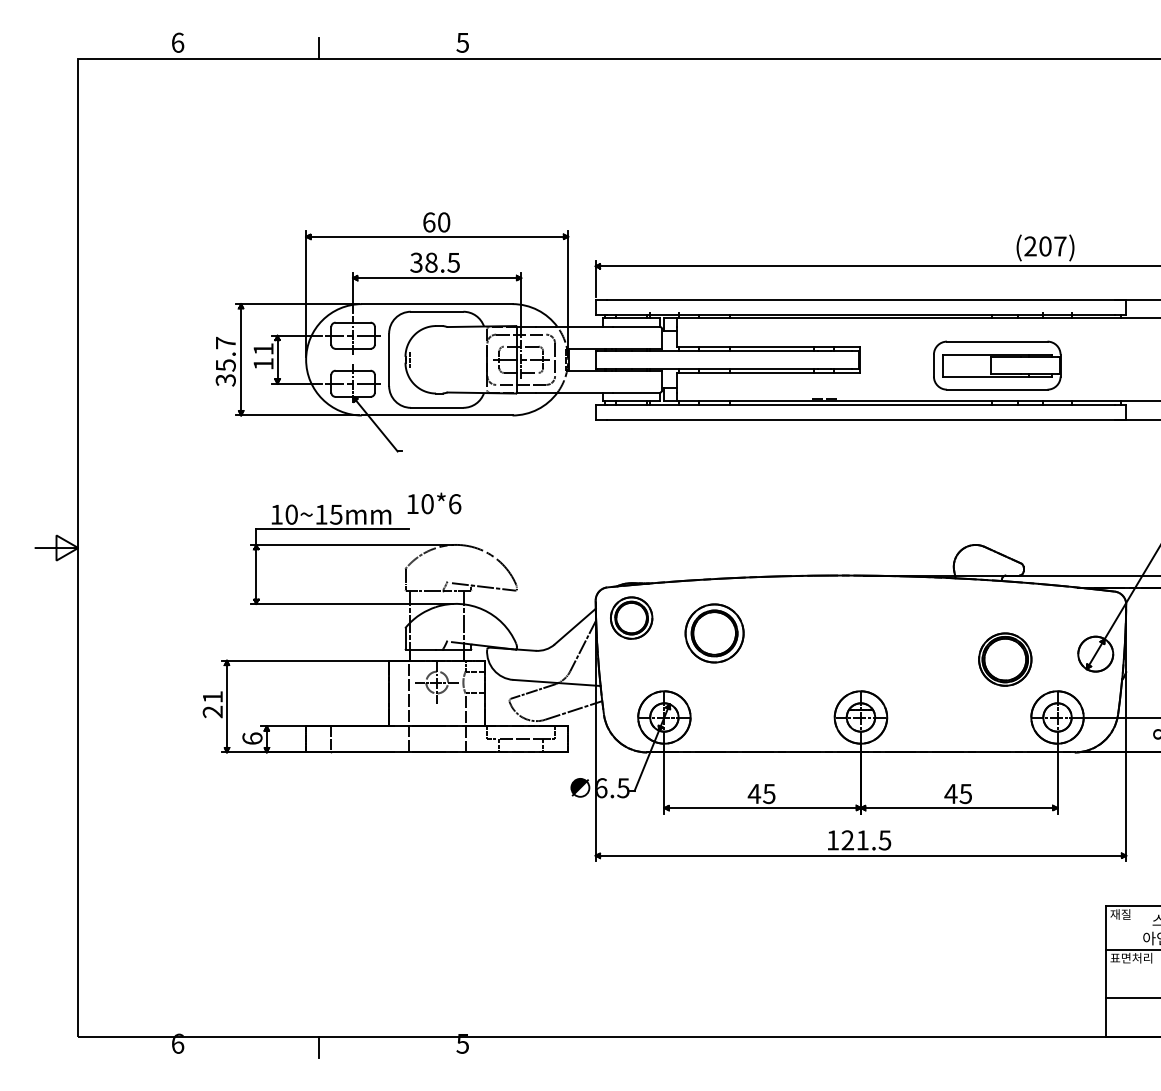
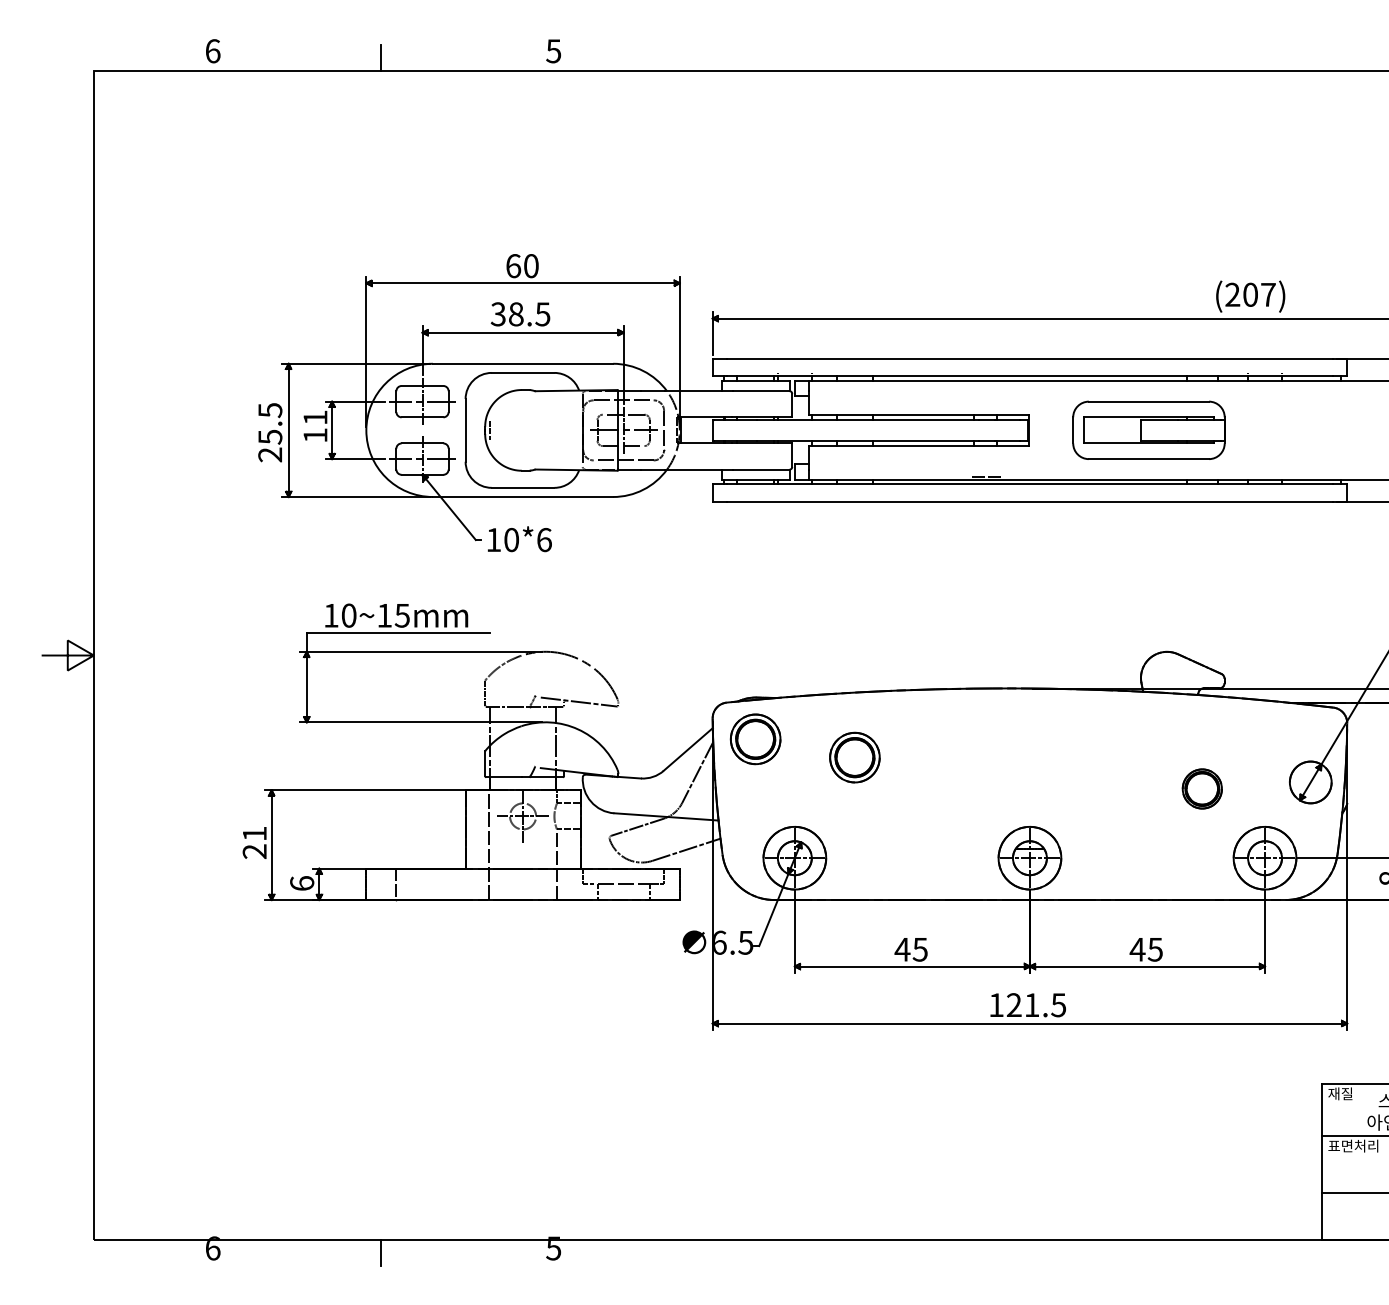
text: (225, 361) -> (270, 432), 35.7 -> 25.5
part: (996, 364) -> (1148, 429), moved
text: (434, 503) -> (519, 539), moved
part: (714, 633) -> (854, 757), size x0.71
part: (1004, 659) -> (1201, 788), size x0.62

